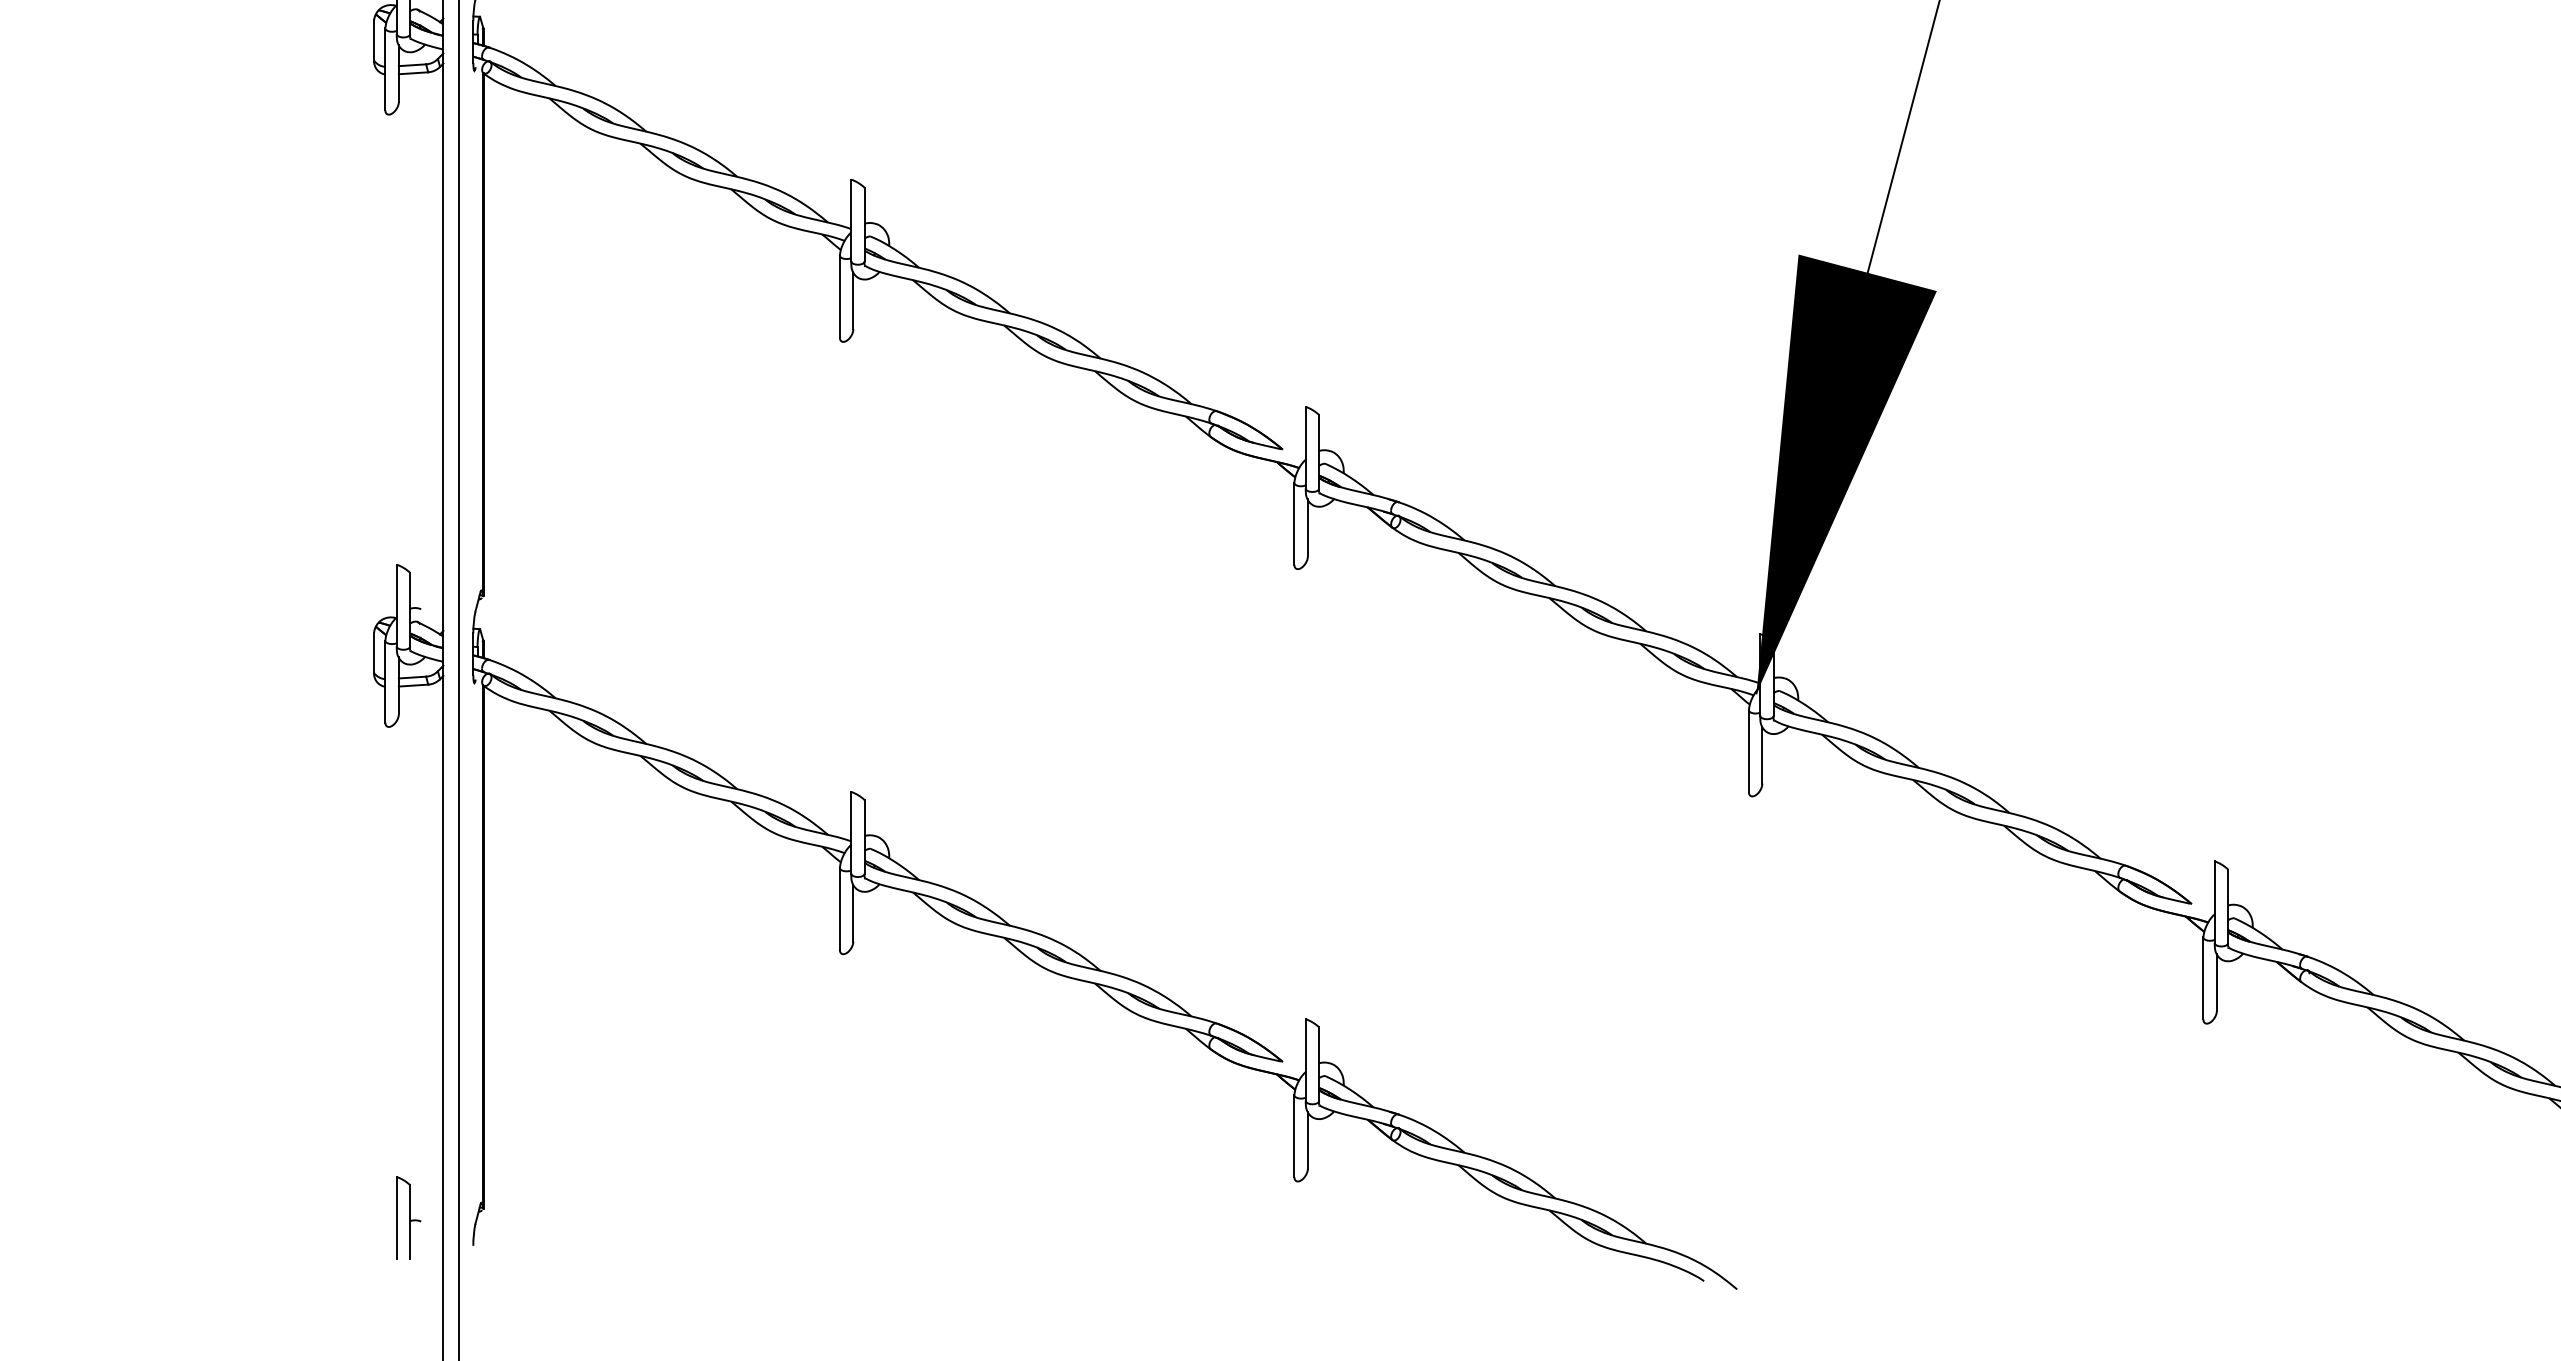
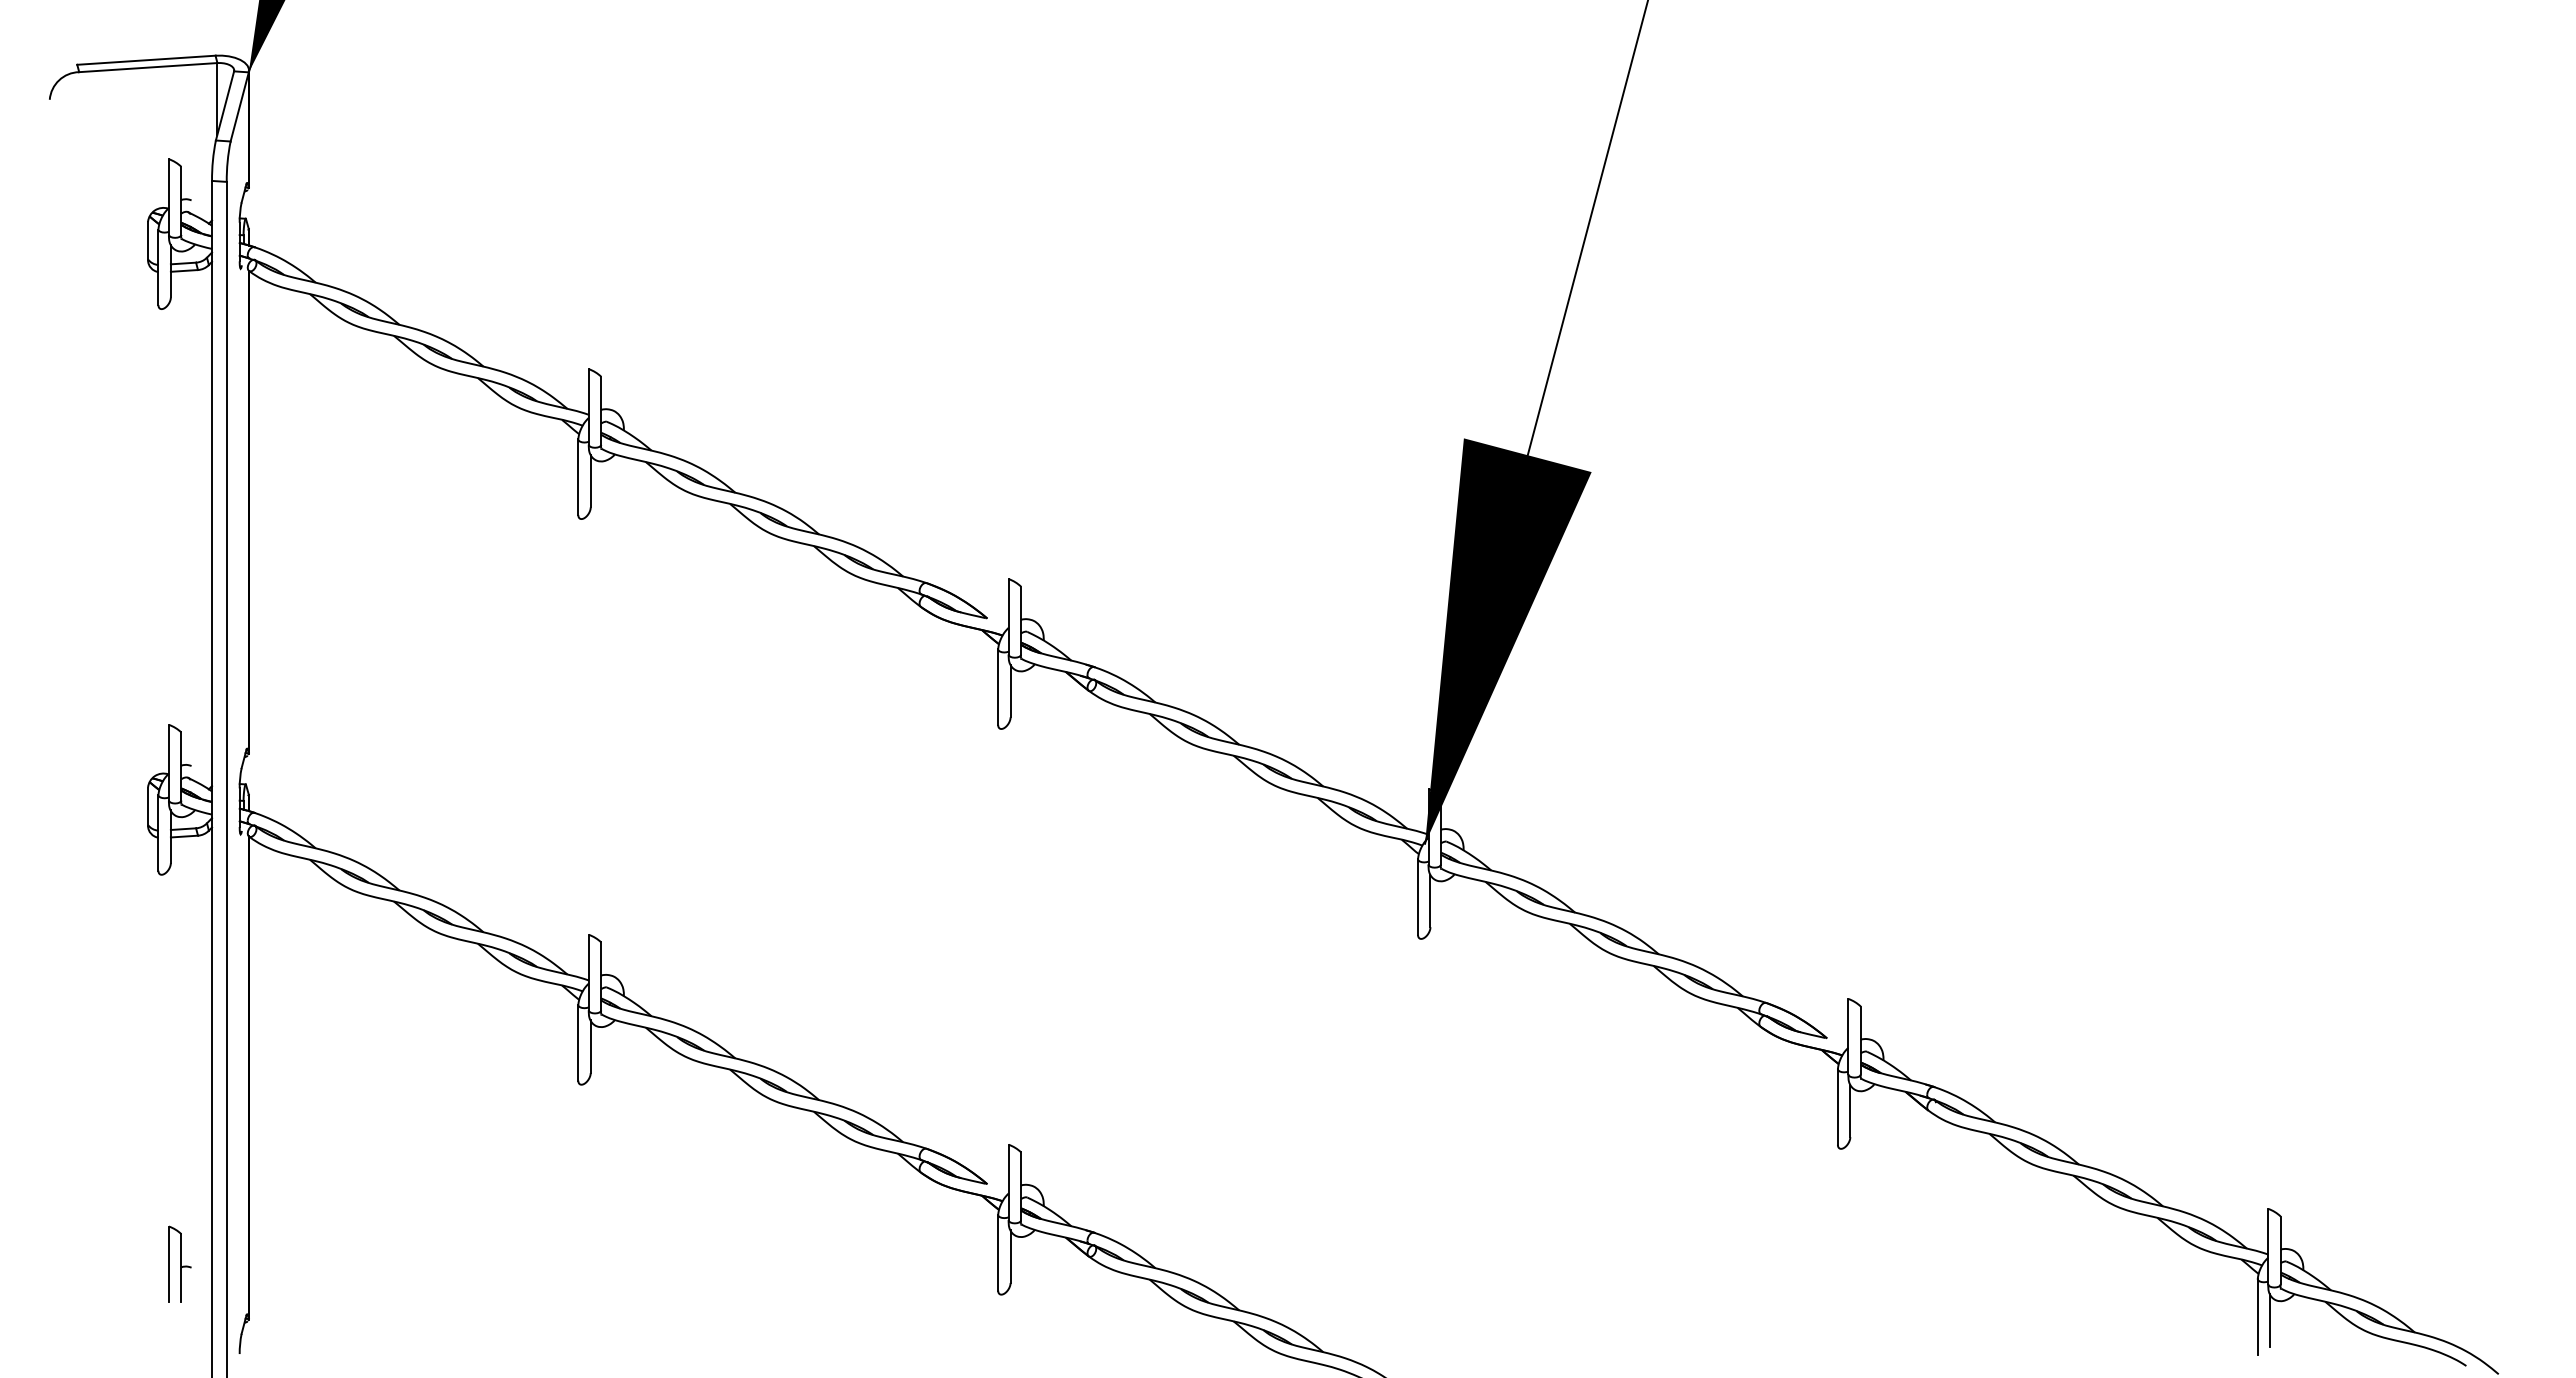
part: (408, 1217) -> (179, 1263), moved

